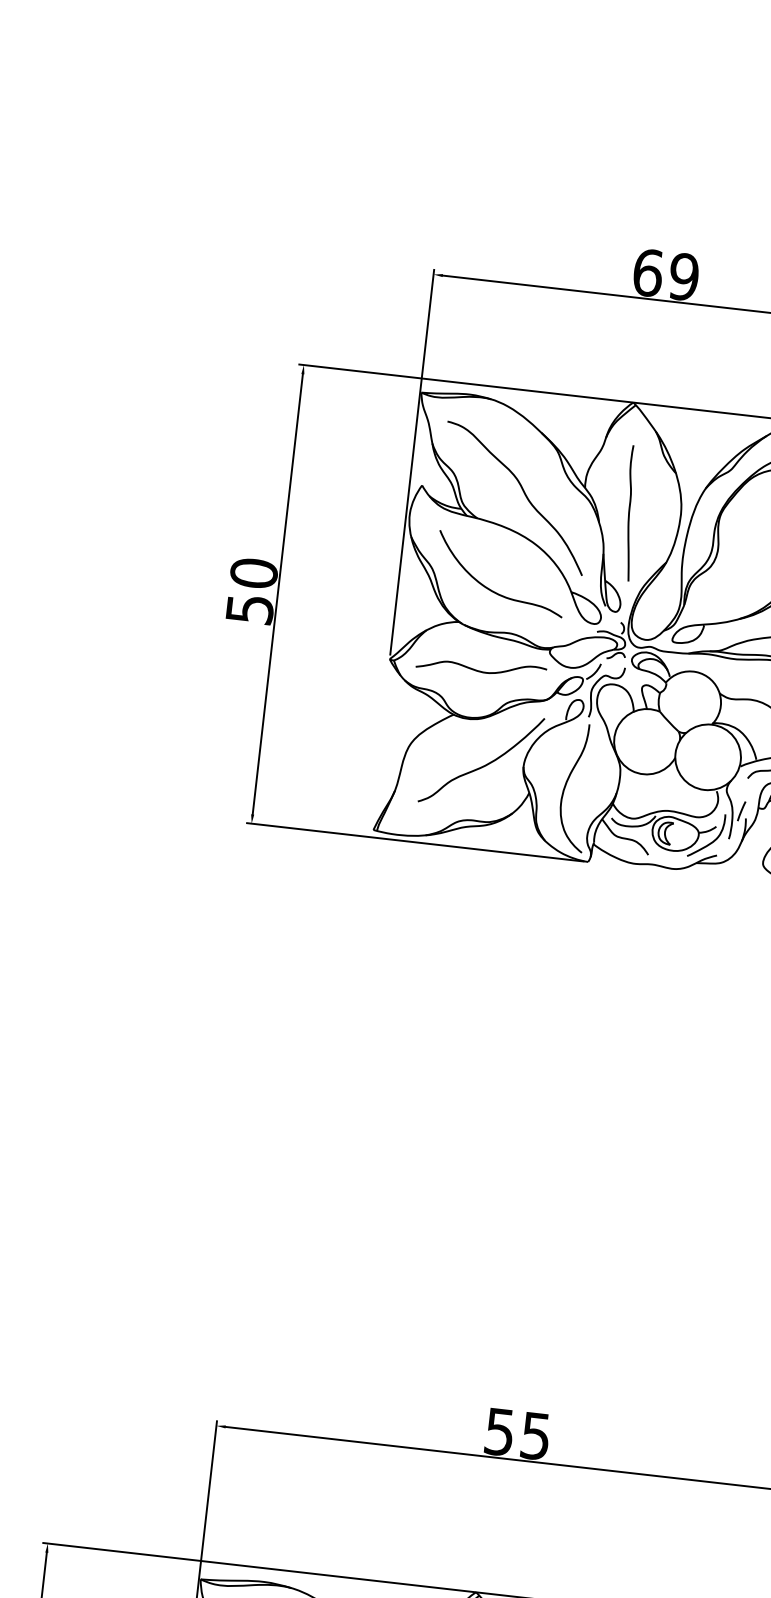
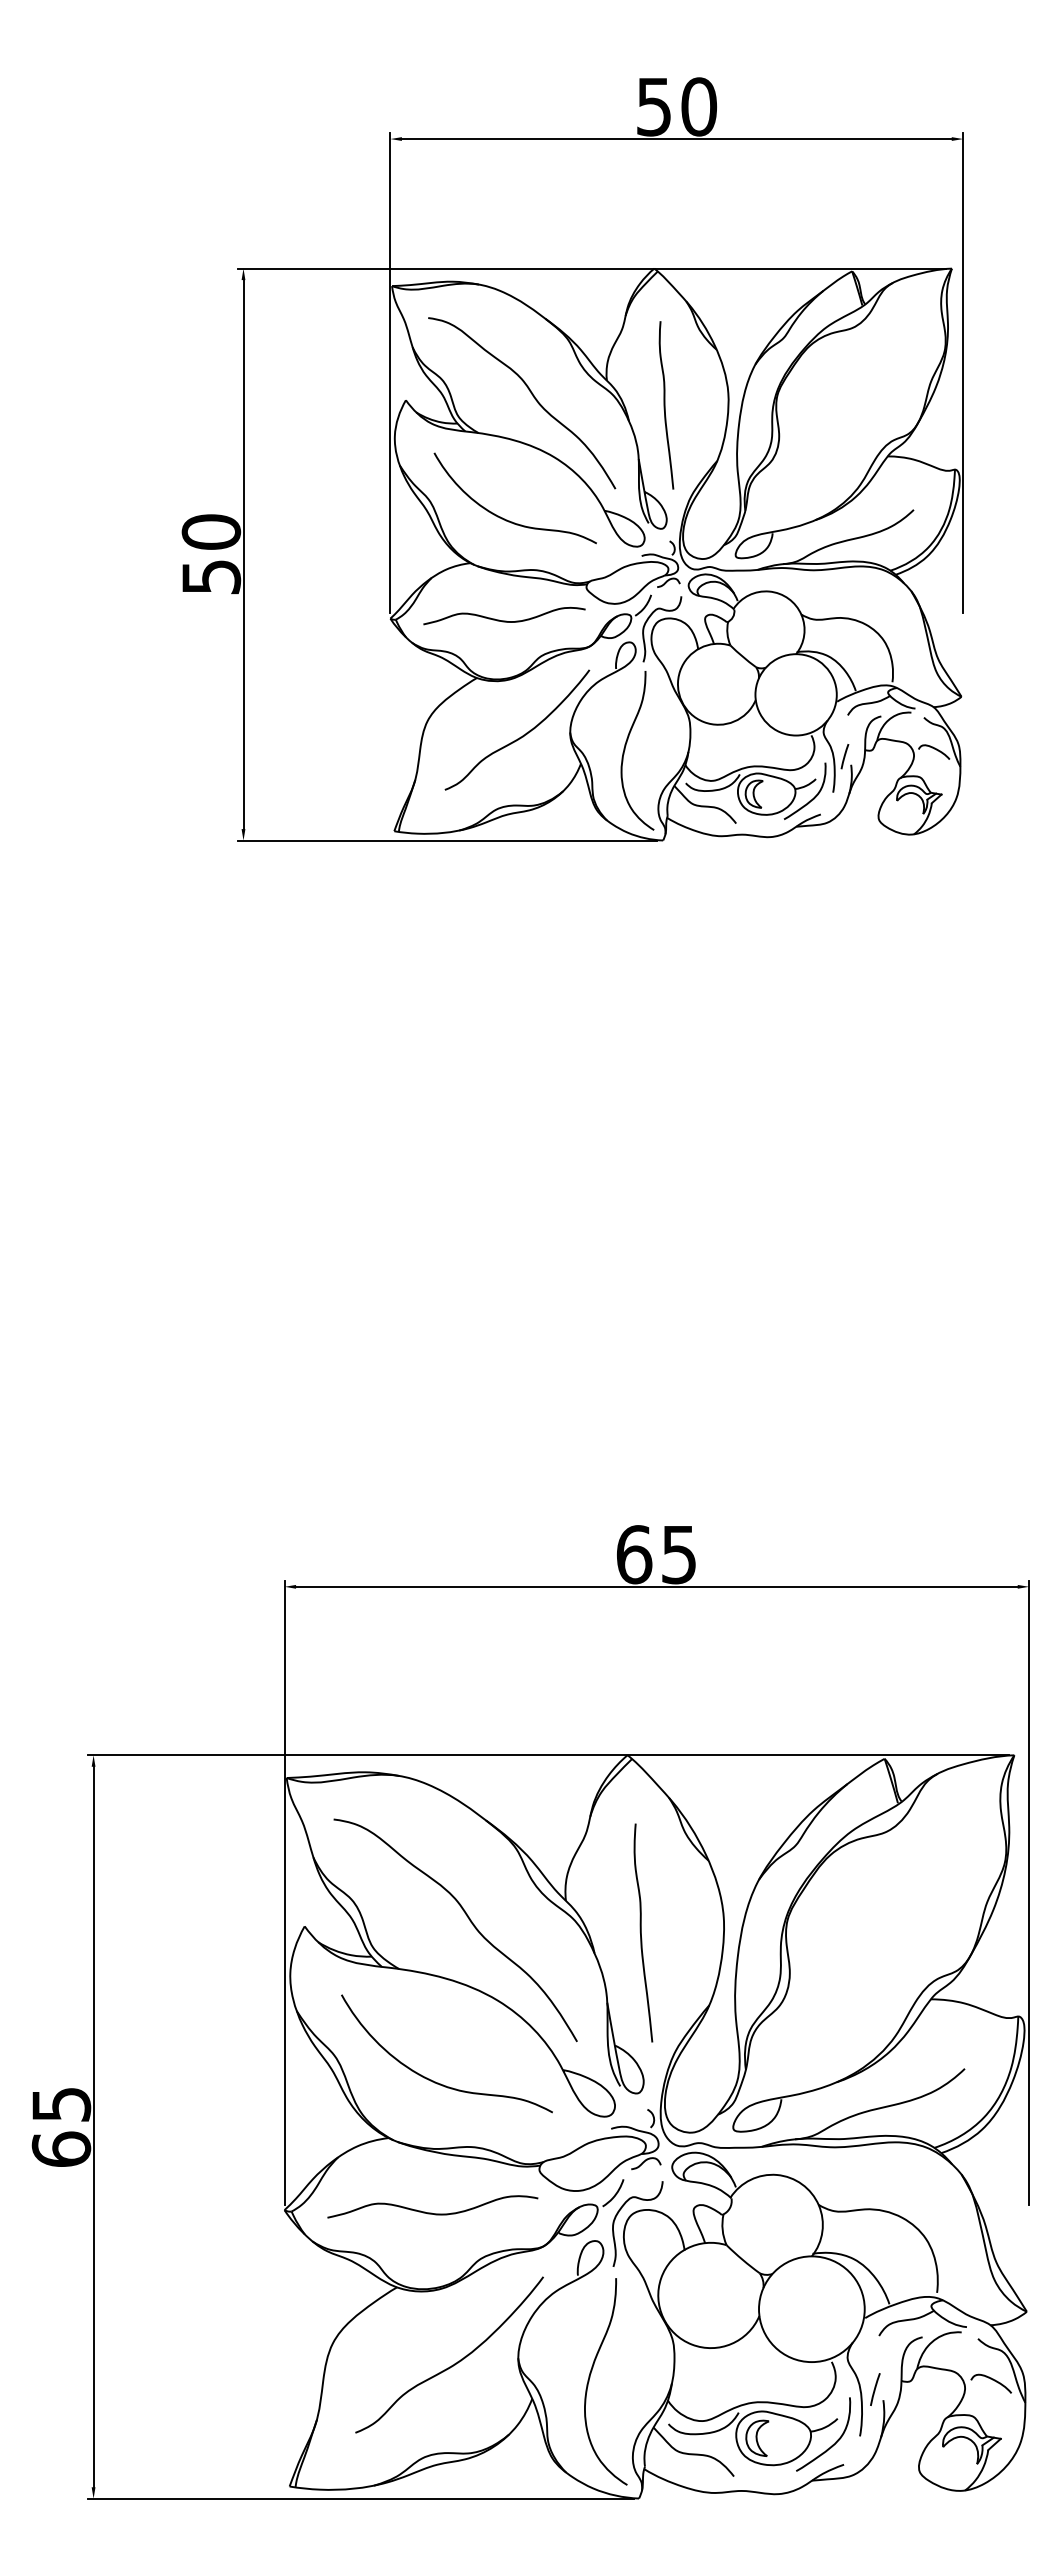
text: (665, 274) -> (676, 106), 69 -> 50
text: (499, 1431) -> (634, 1554), 55 -> 65

